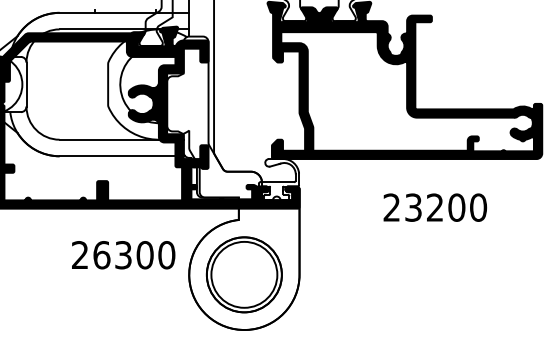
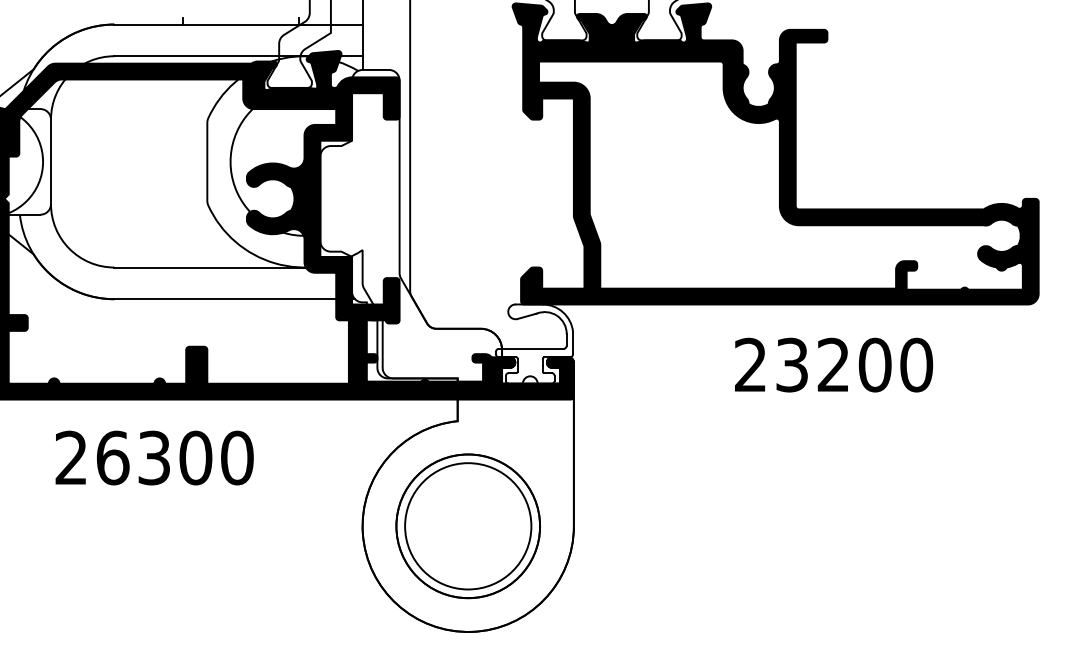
text: (435, 207) -> (834, 364), moved
text: (123, 255) -> (154, 458), moved

